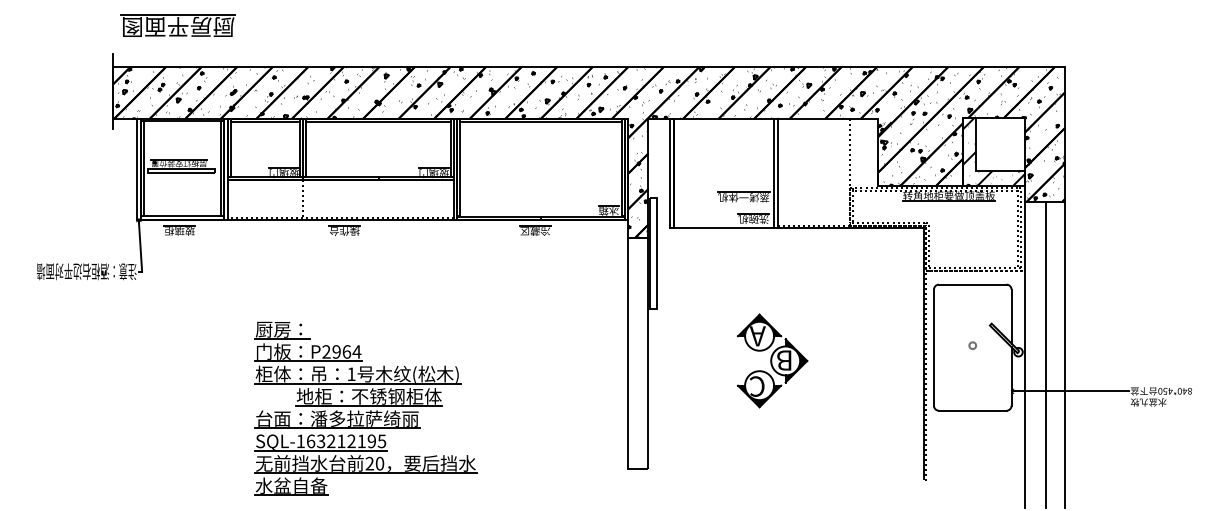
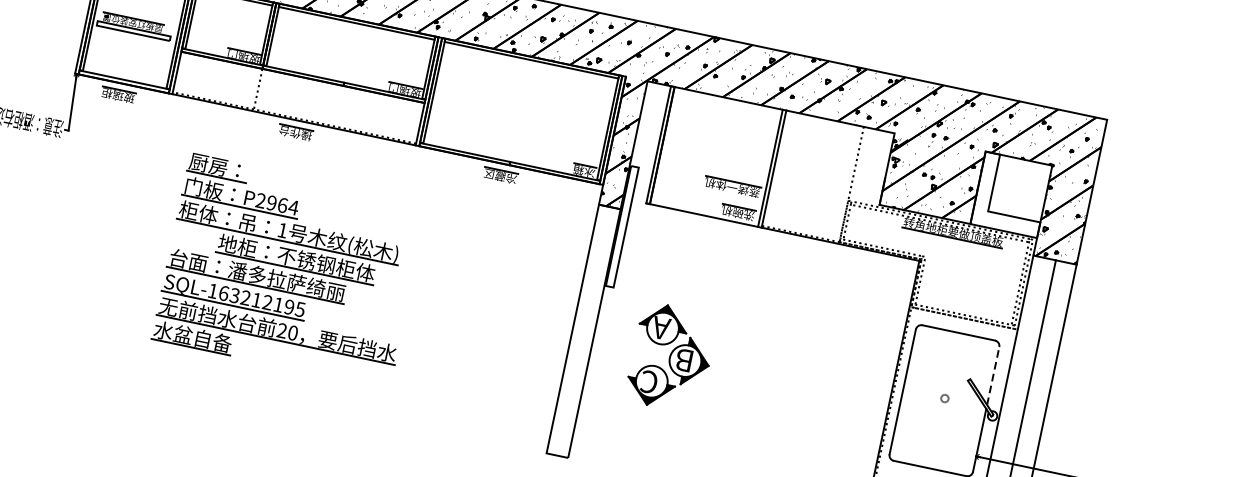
hatch: (993, 151) -> (1011, 194), removed
line: (1011, 316) -> (993, 375), solid -> dashed
part: (772, 360) -> (671, 357), moved
part: (365, 408) -> (289, 270), moved

